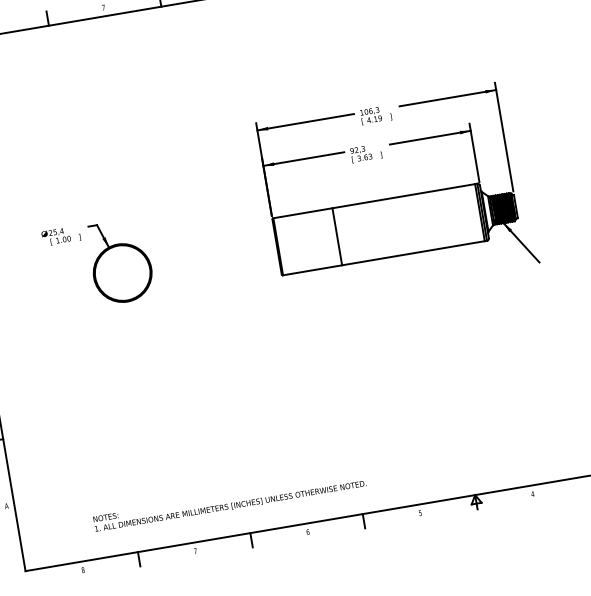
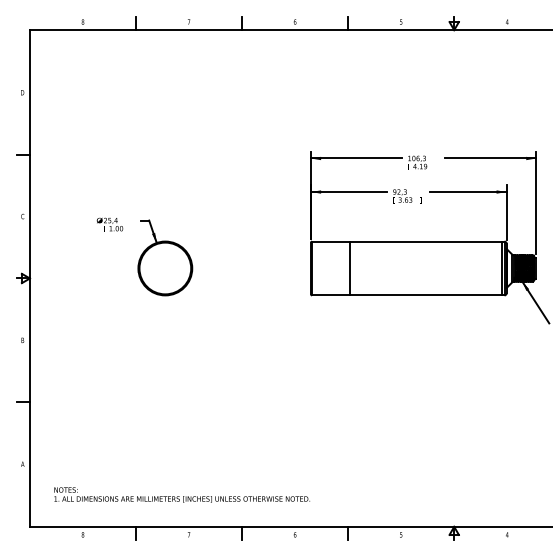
line: (336, 236) -> (349, 268), moved
text: (229, 501) -> (181, 494), moved

